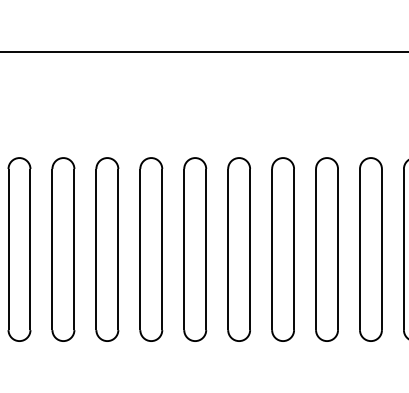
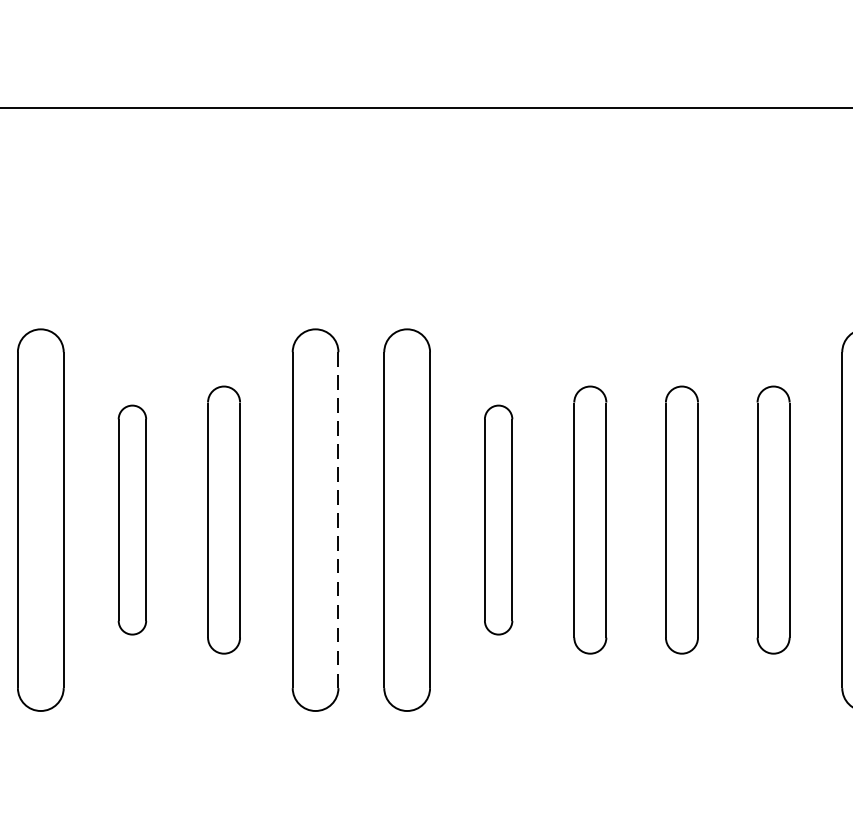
part: (63, 249) -> (132, 519), size x0.6
part: (107, 249) -> (224, 519), size x0.7
line: (162, 249) -> (338, 519), solid -> dashed
part: (238, 249) -> (497, 519), size x0.6
part: (282, 249) -> (589, 519), size x0.7
part: (326, 249) -> (680, 519), size x0.7
part: (370, 249) -> (772, 519), size x0.7

